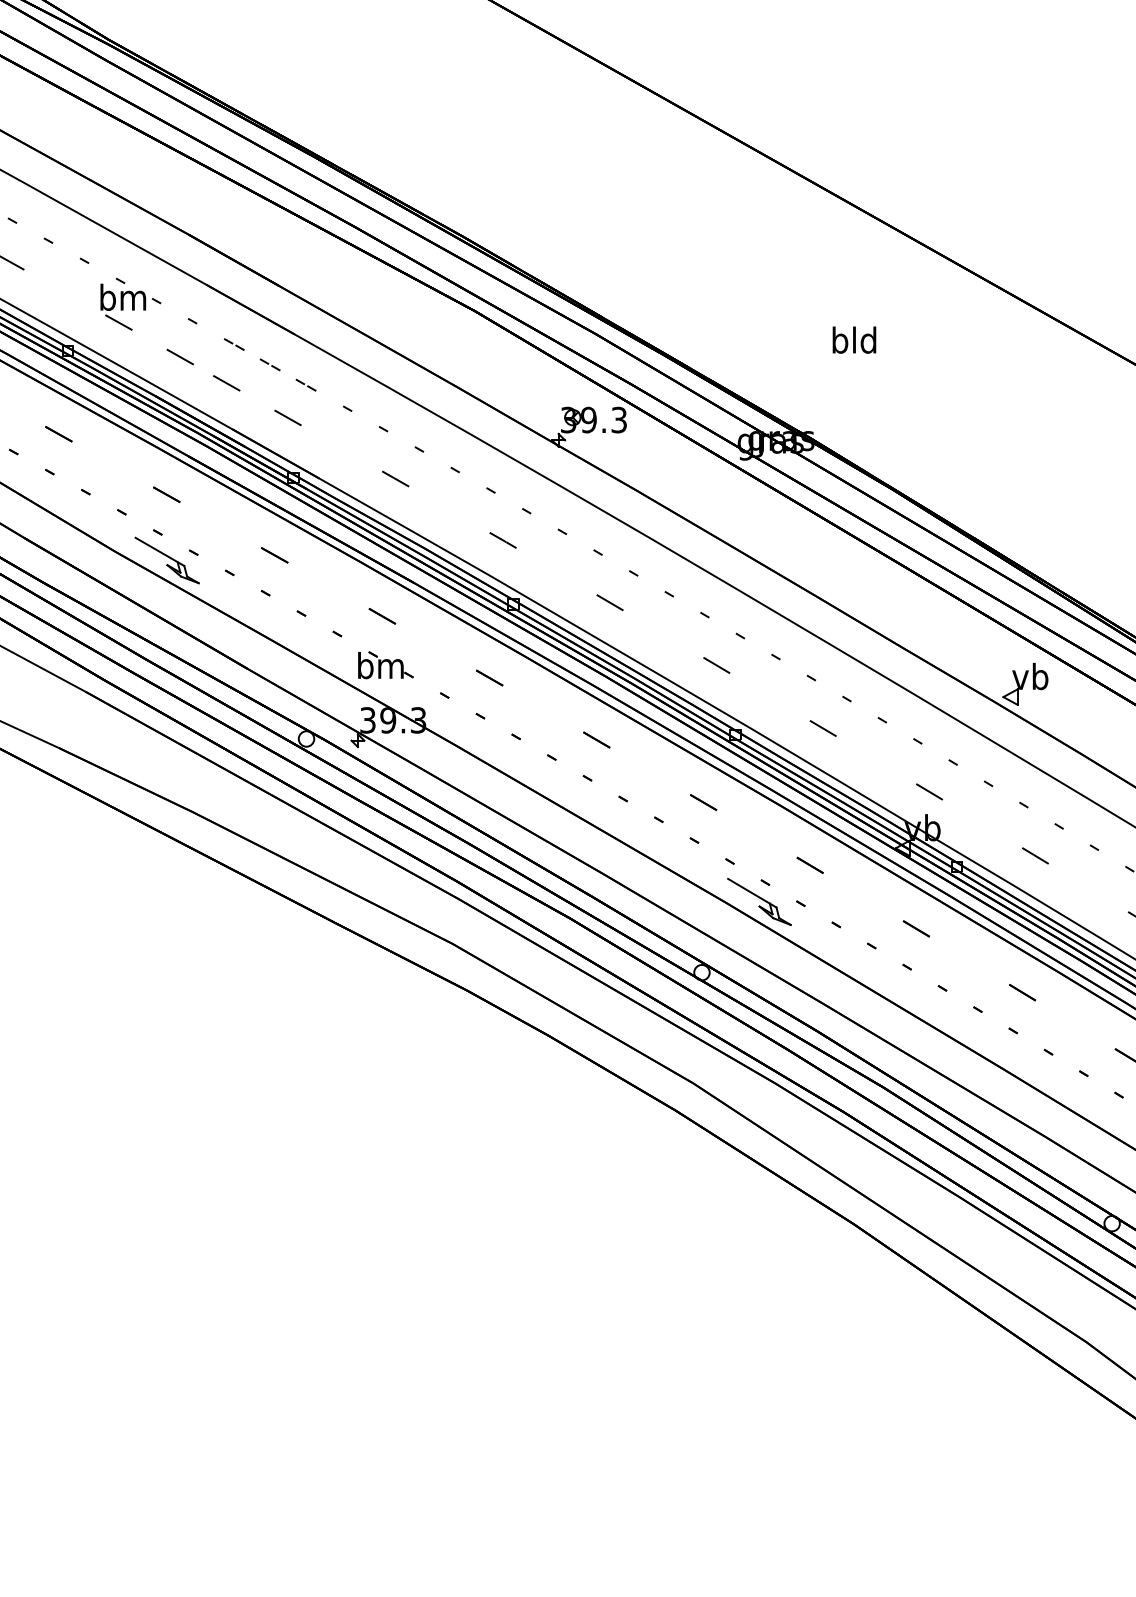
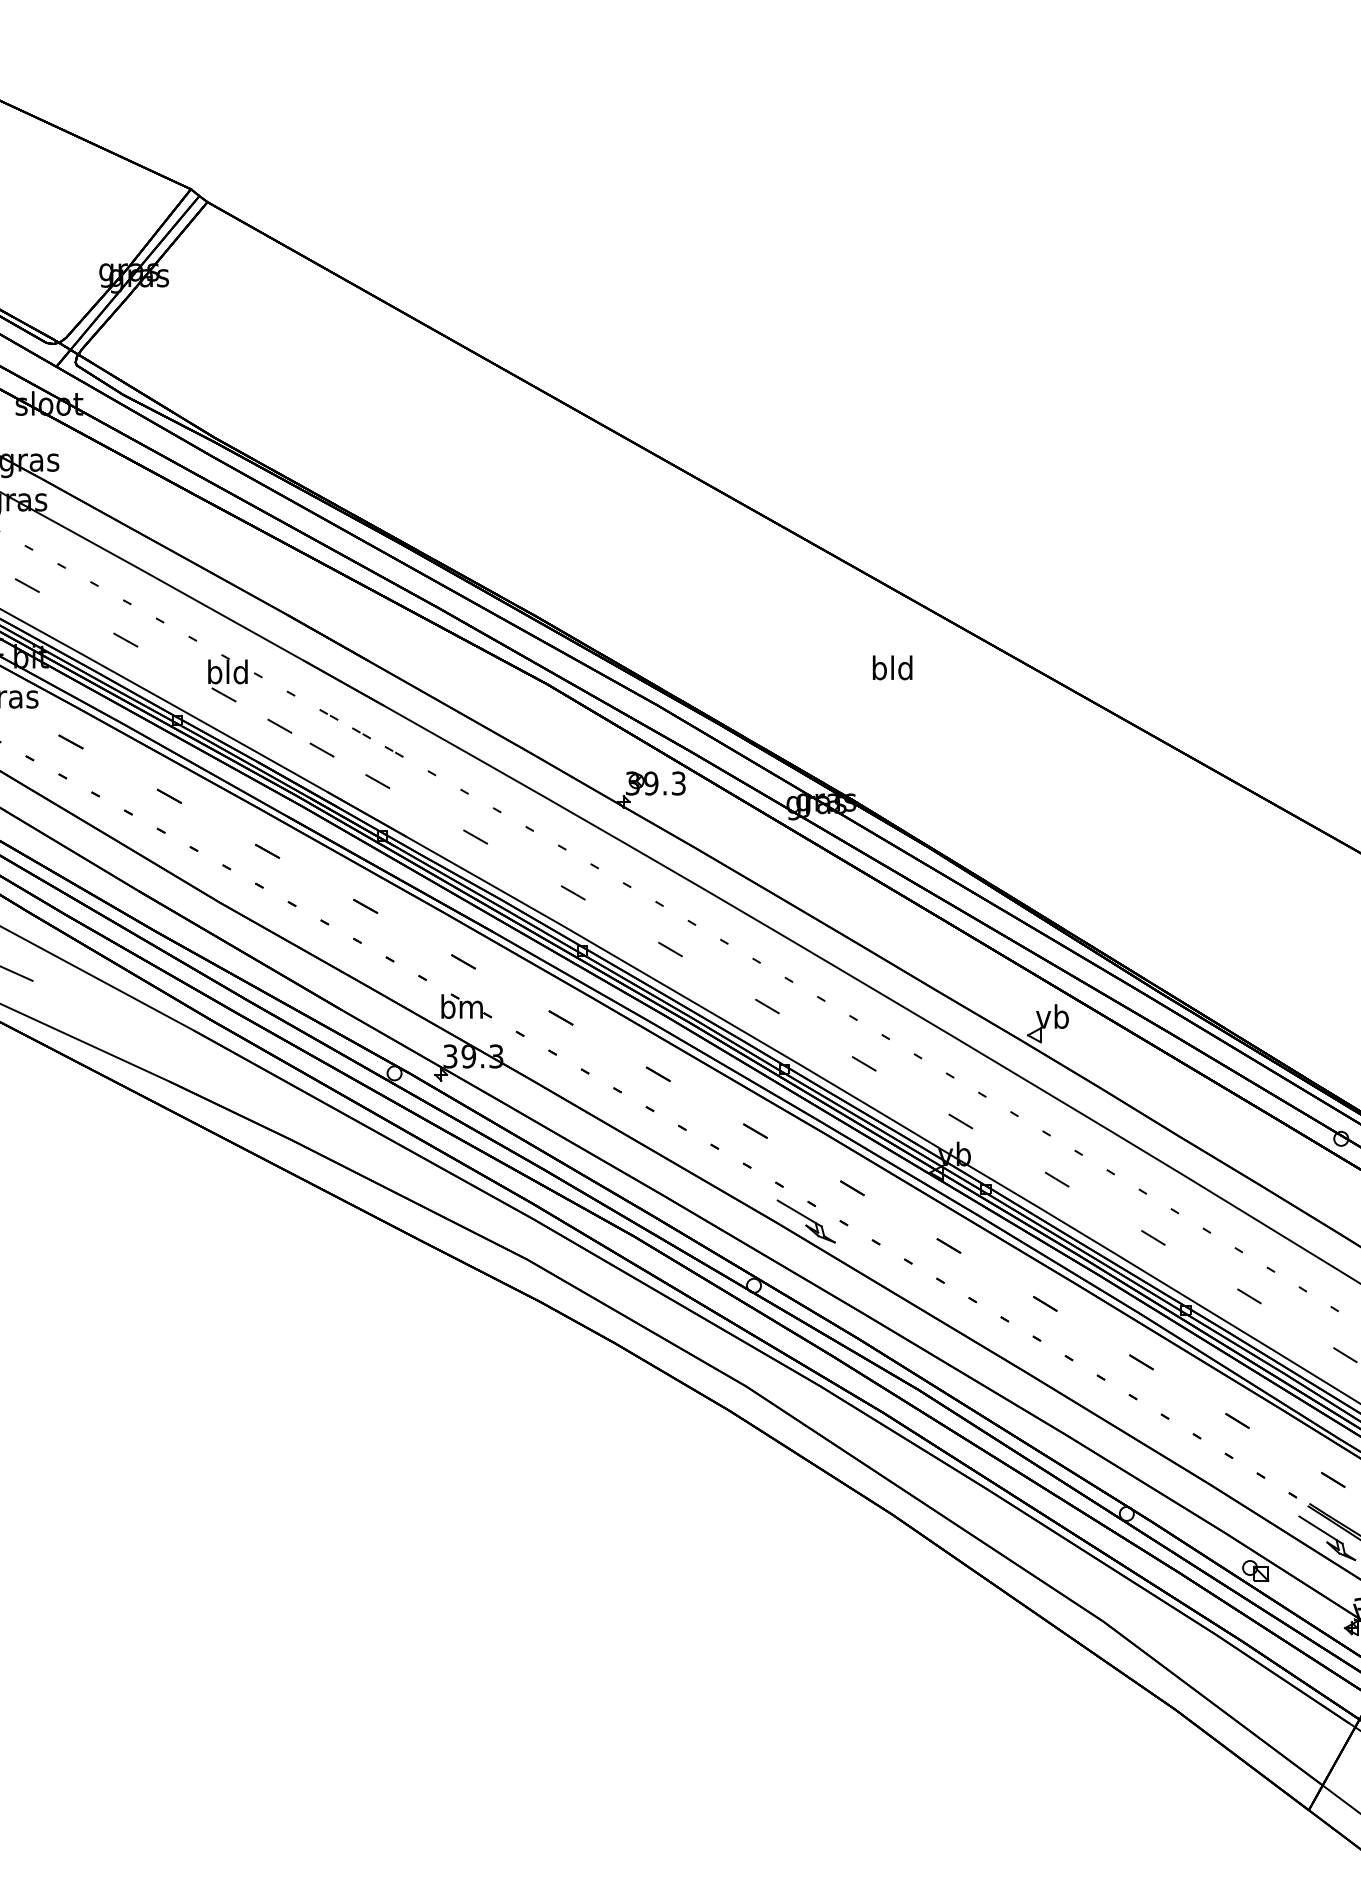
text: (122, 296) -> (227, 671), bm -> bld
text: (854, 339) -> (892, 667), moved
part: (166, 559) -> (267, 910), removed

